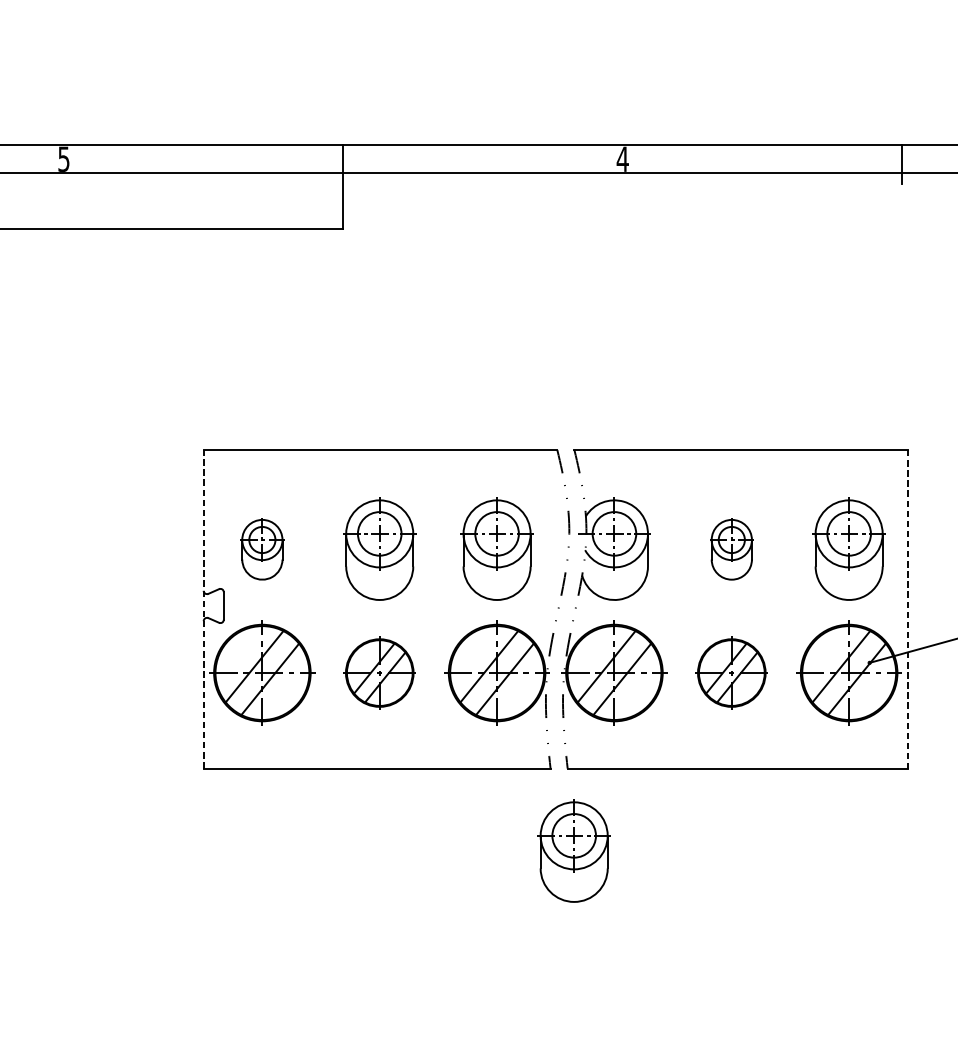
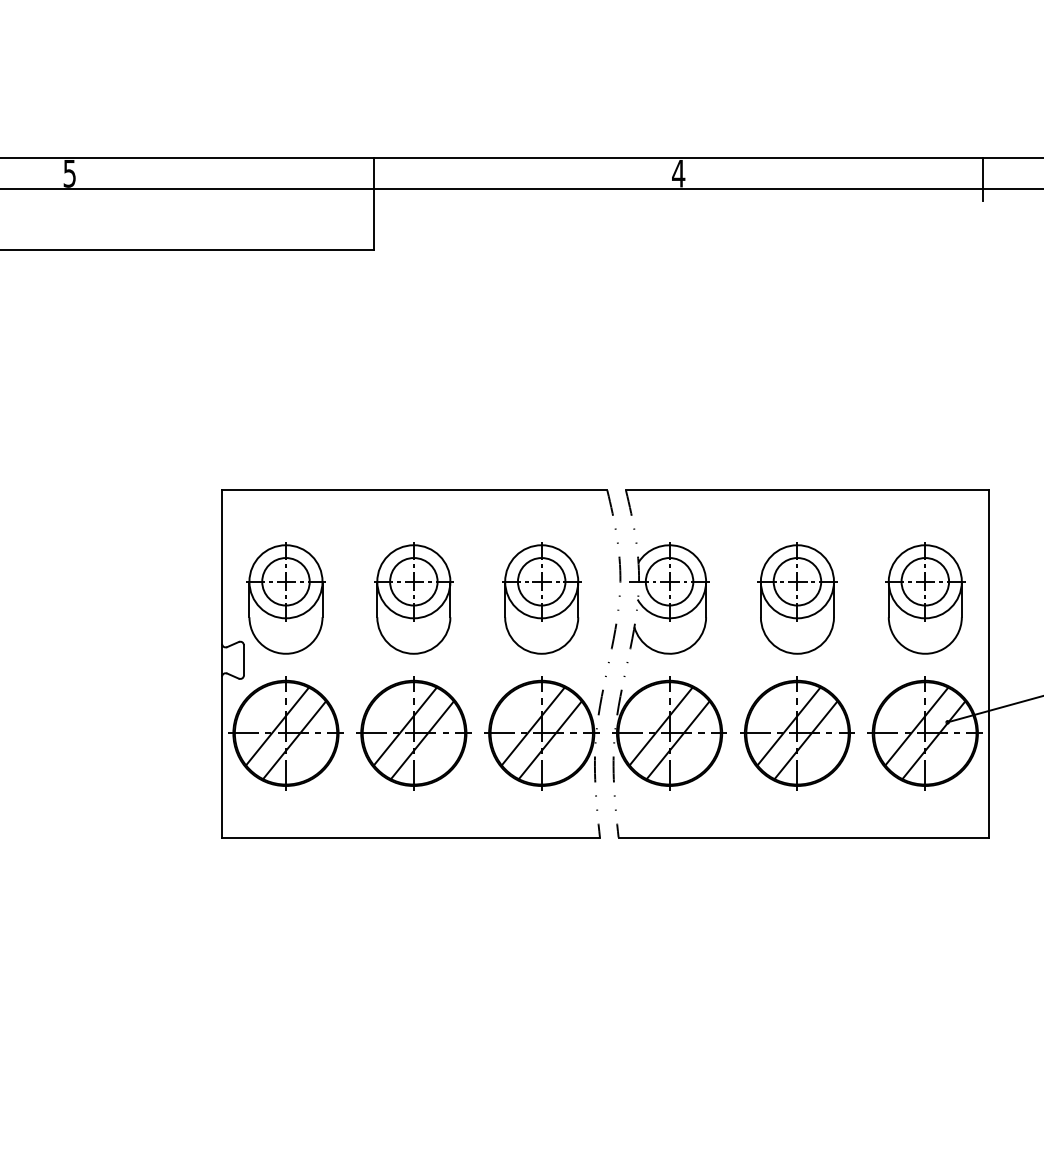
part: (261, 549) -> (285, 598), size x1.67
part: (731, 549) -> (797, 598), size x1.67
line: (204, 608) -> (222, 663), dashed -> solid
line: (908, 608) -> (989, 663), dashed -> solid
part: (379, 673) -> (413, 733), size x1.43
part: (731, 673) -> (797, 733), size x1.43
part: (573, 851) -> (625, 927), removed

